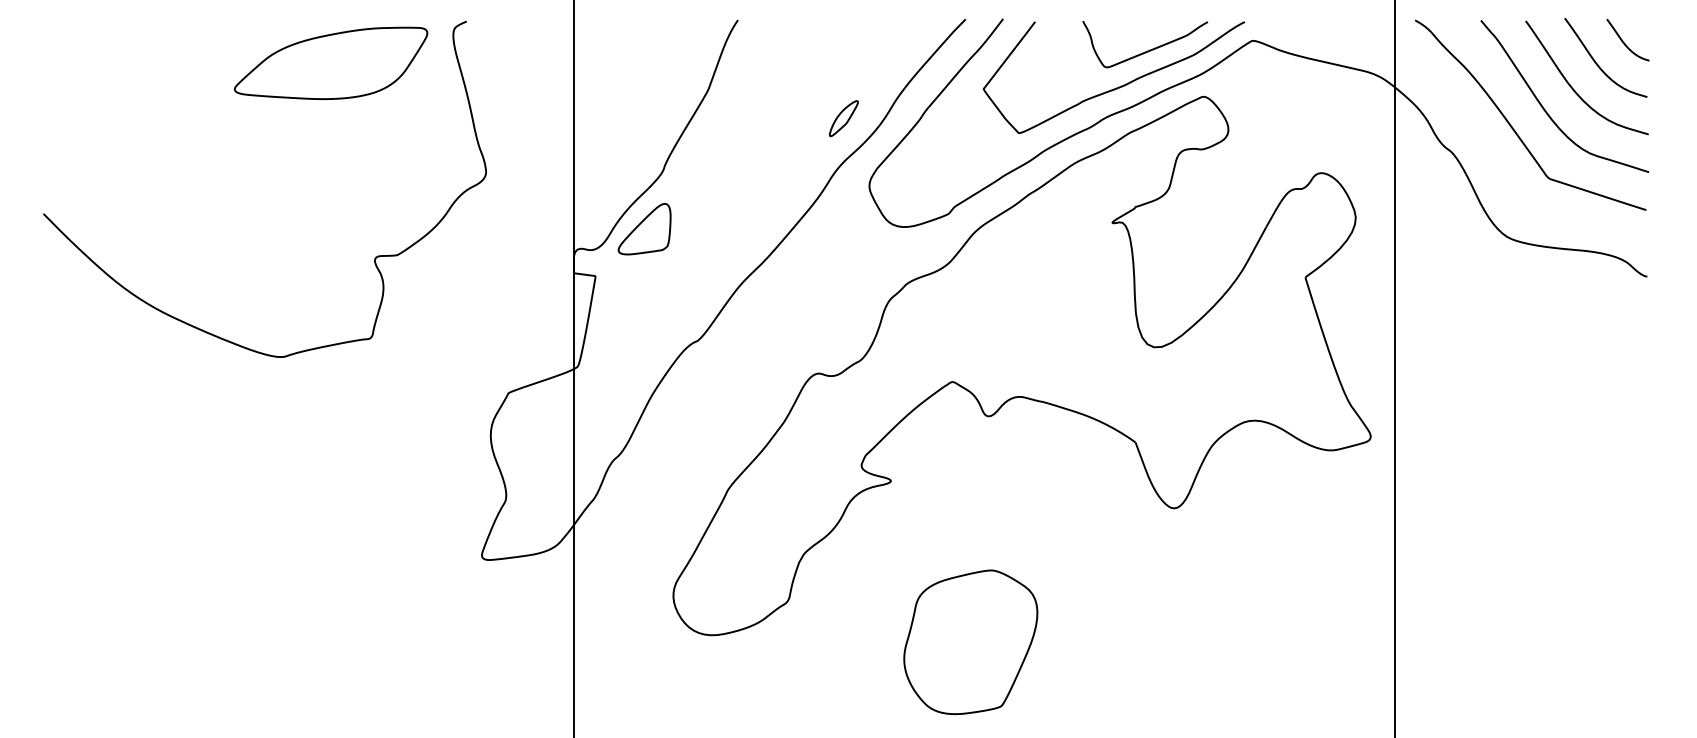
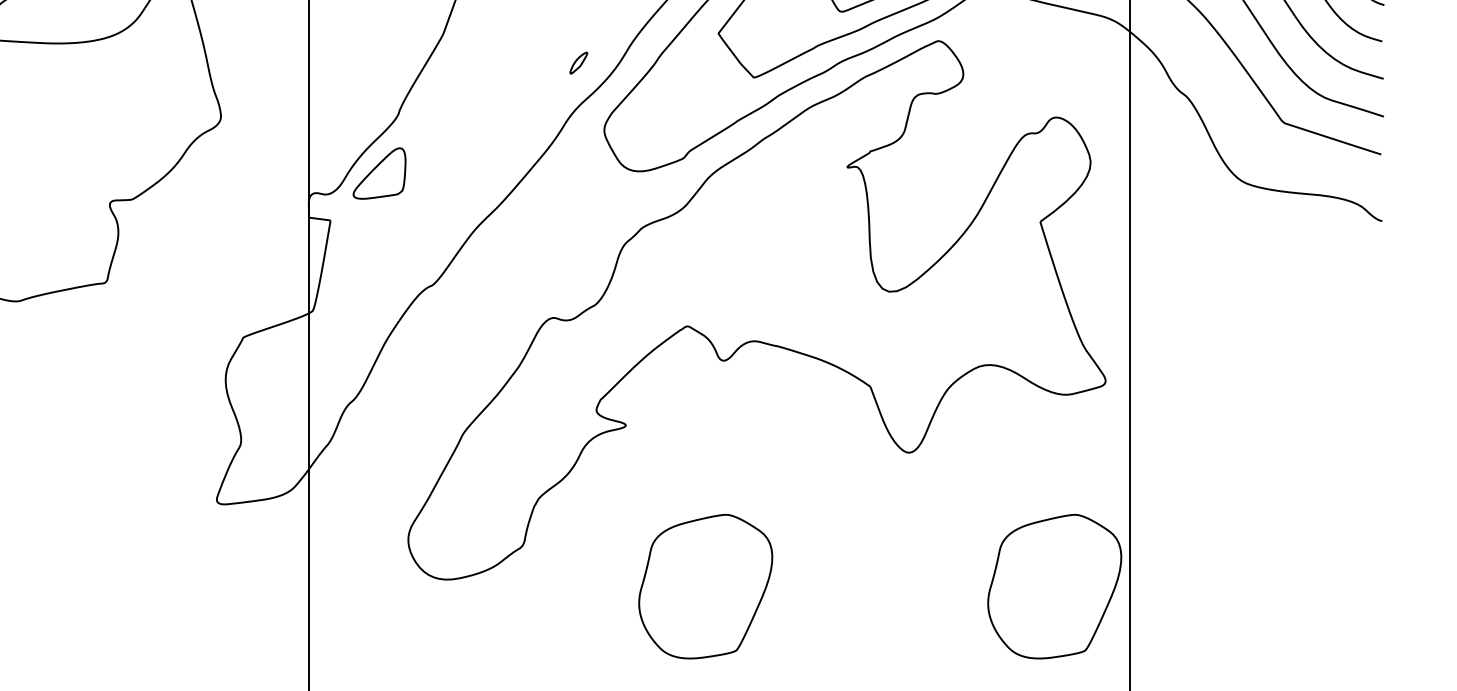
part: (843, 118) -> (578, 62), size x0.6
part: (1319, 641) -> (1054, 585), added

